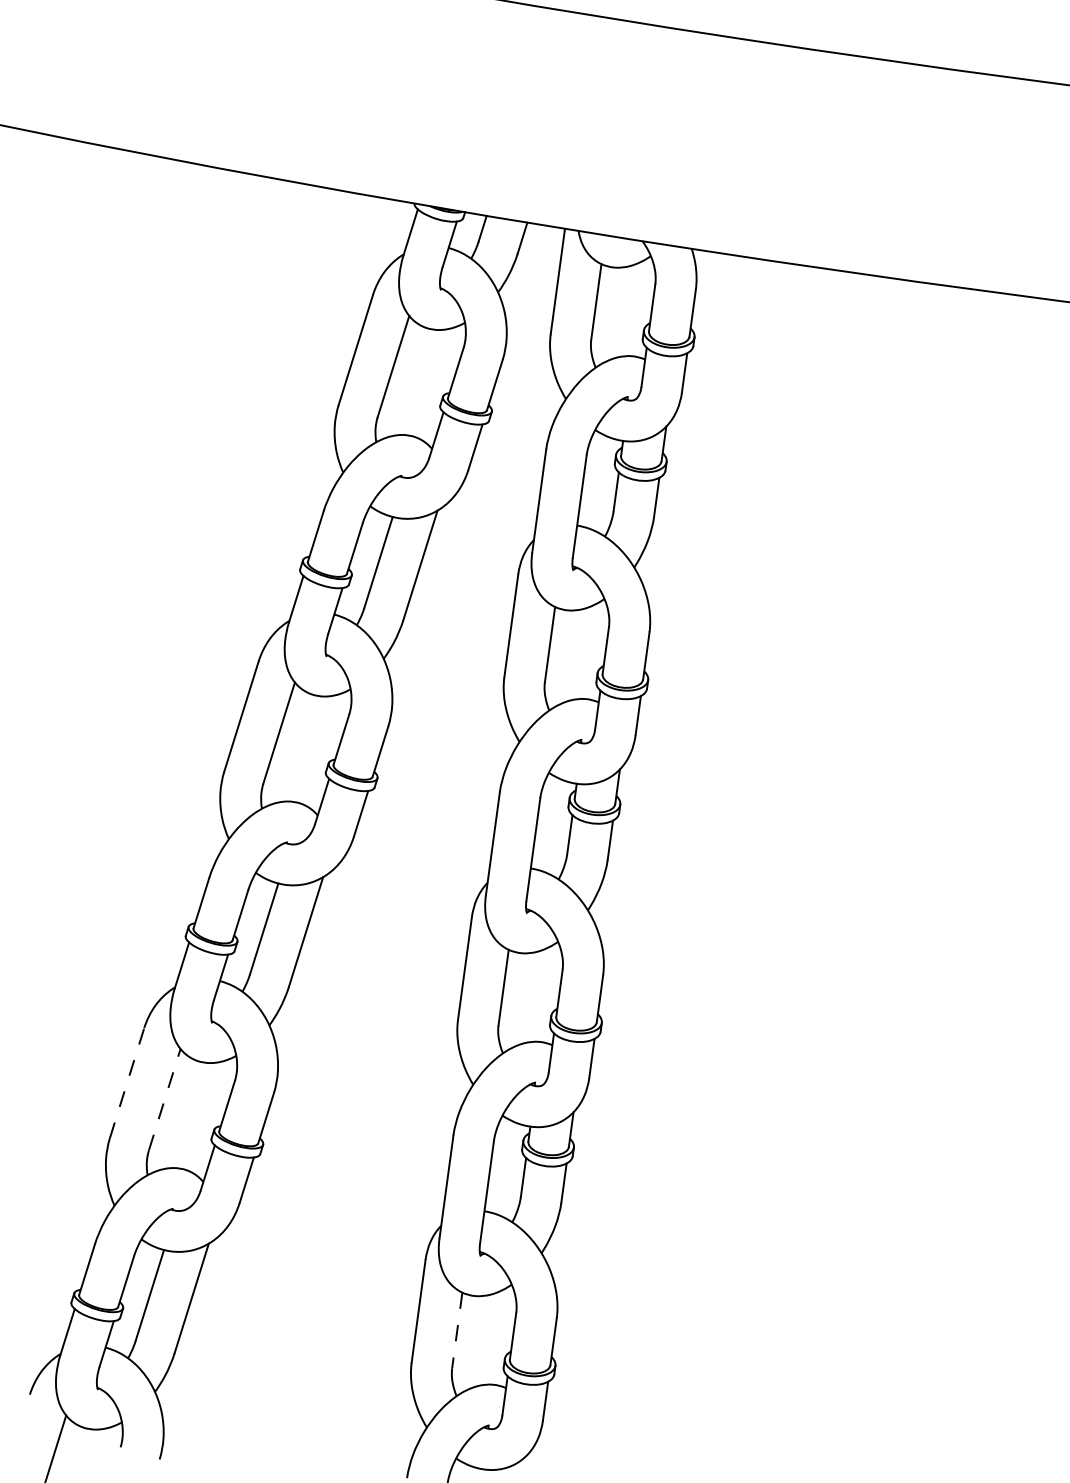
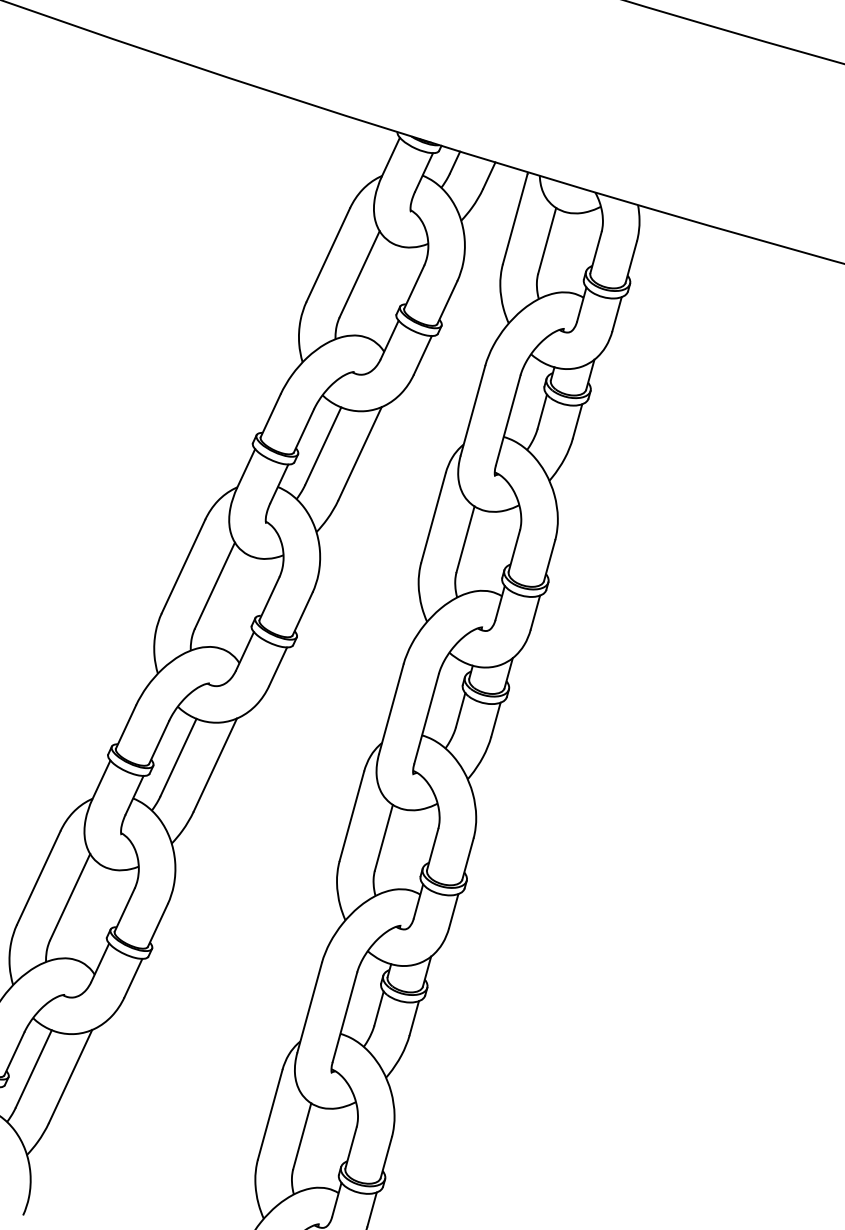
line: (127, 1083) -> (39, 878), dashed -> solid
line: (164, 1099) -> (70, 896), dashed -> solid
line: (457, 1330) -> (302, 1136), dashed -> solid

